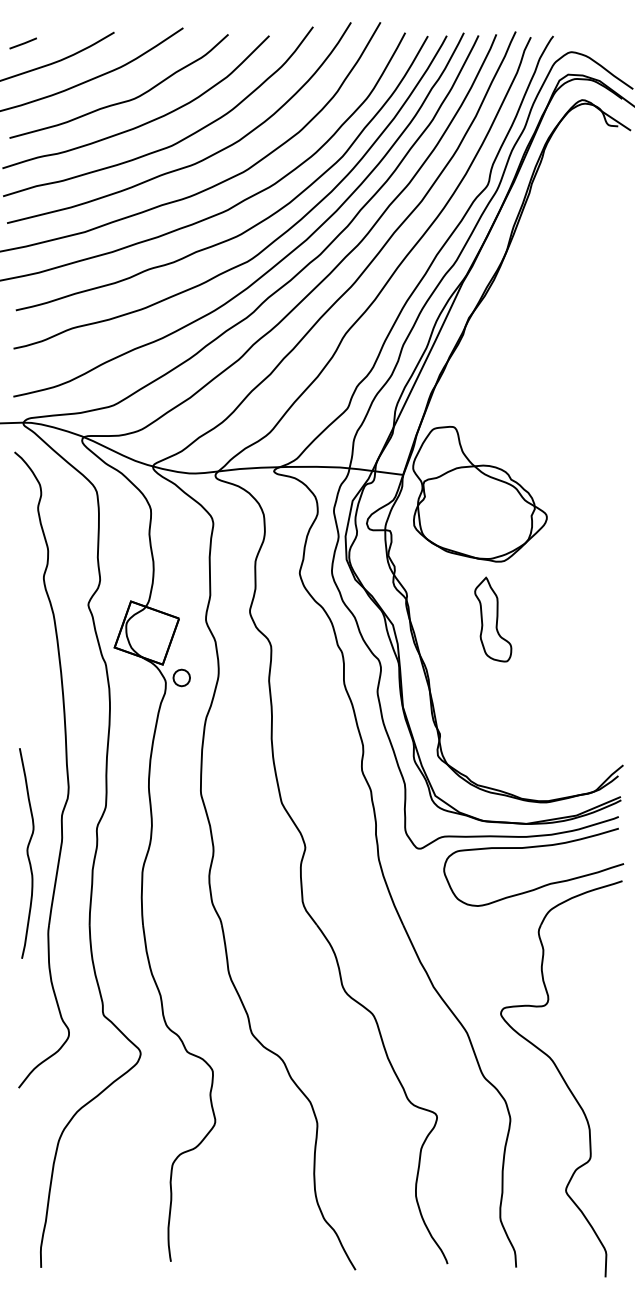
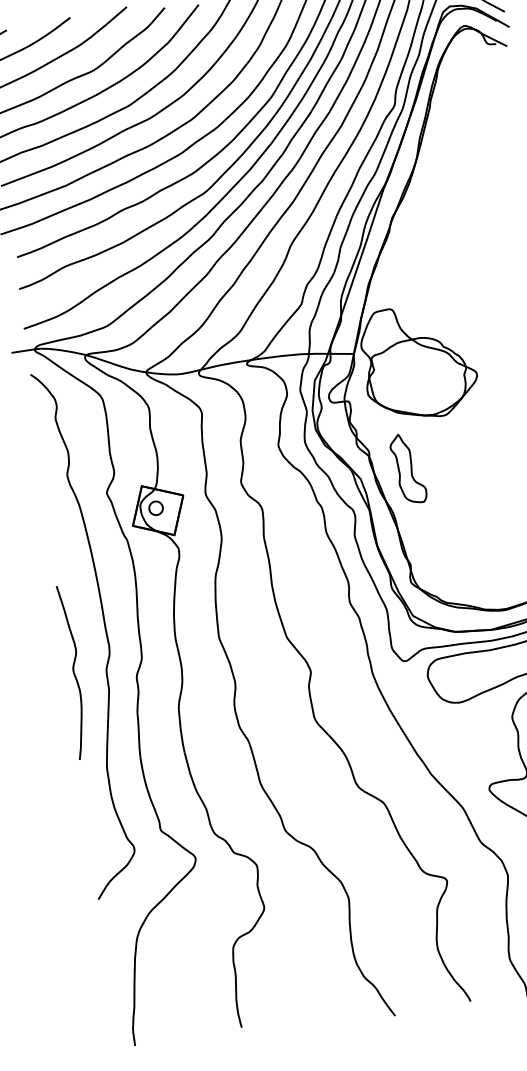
part: (493, 619) -> (408, 468), moved
part: (181, 677) -> (155, 507), moved
curve: (26, 853) -> (72, 672), moved

